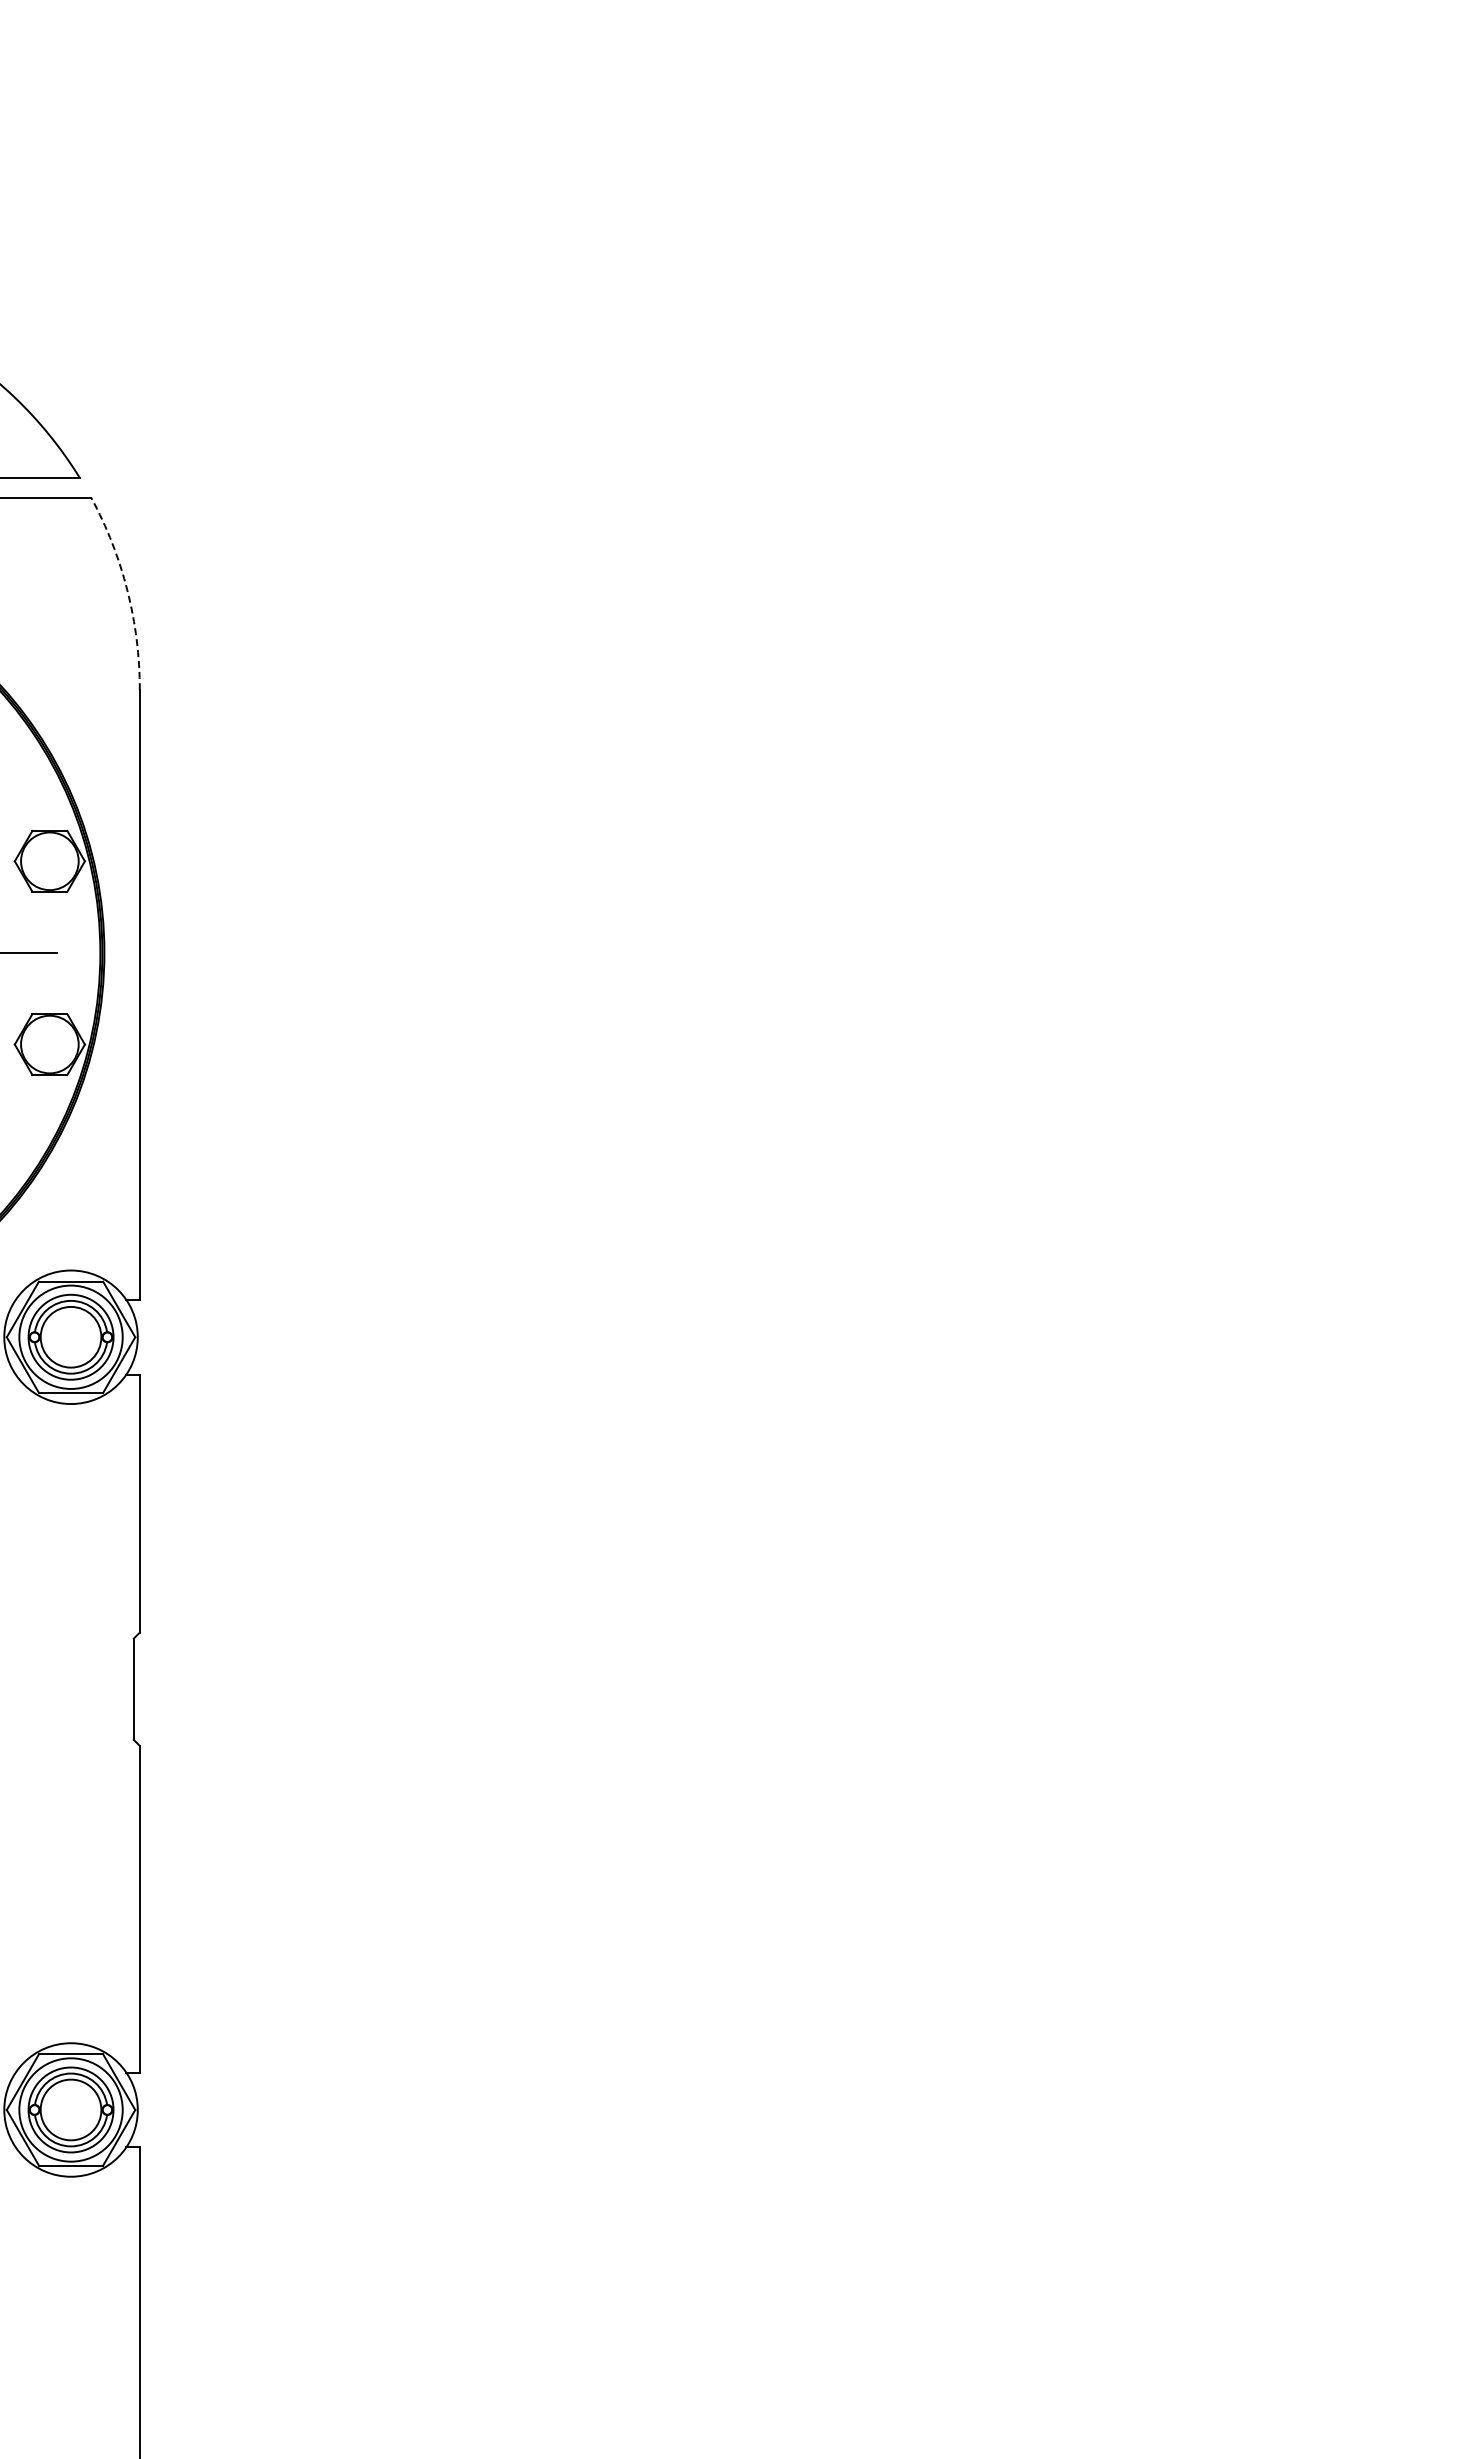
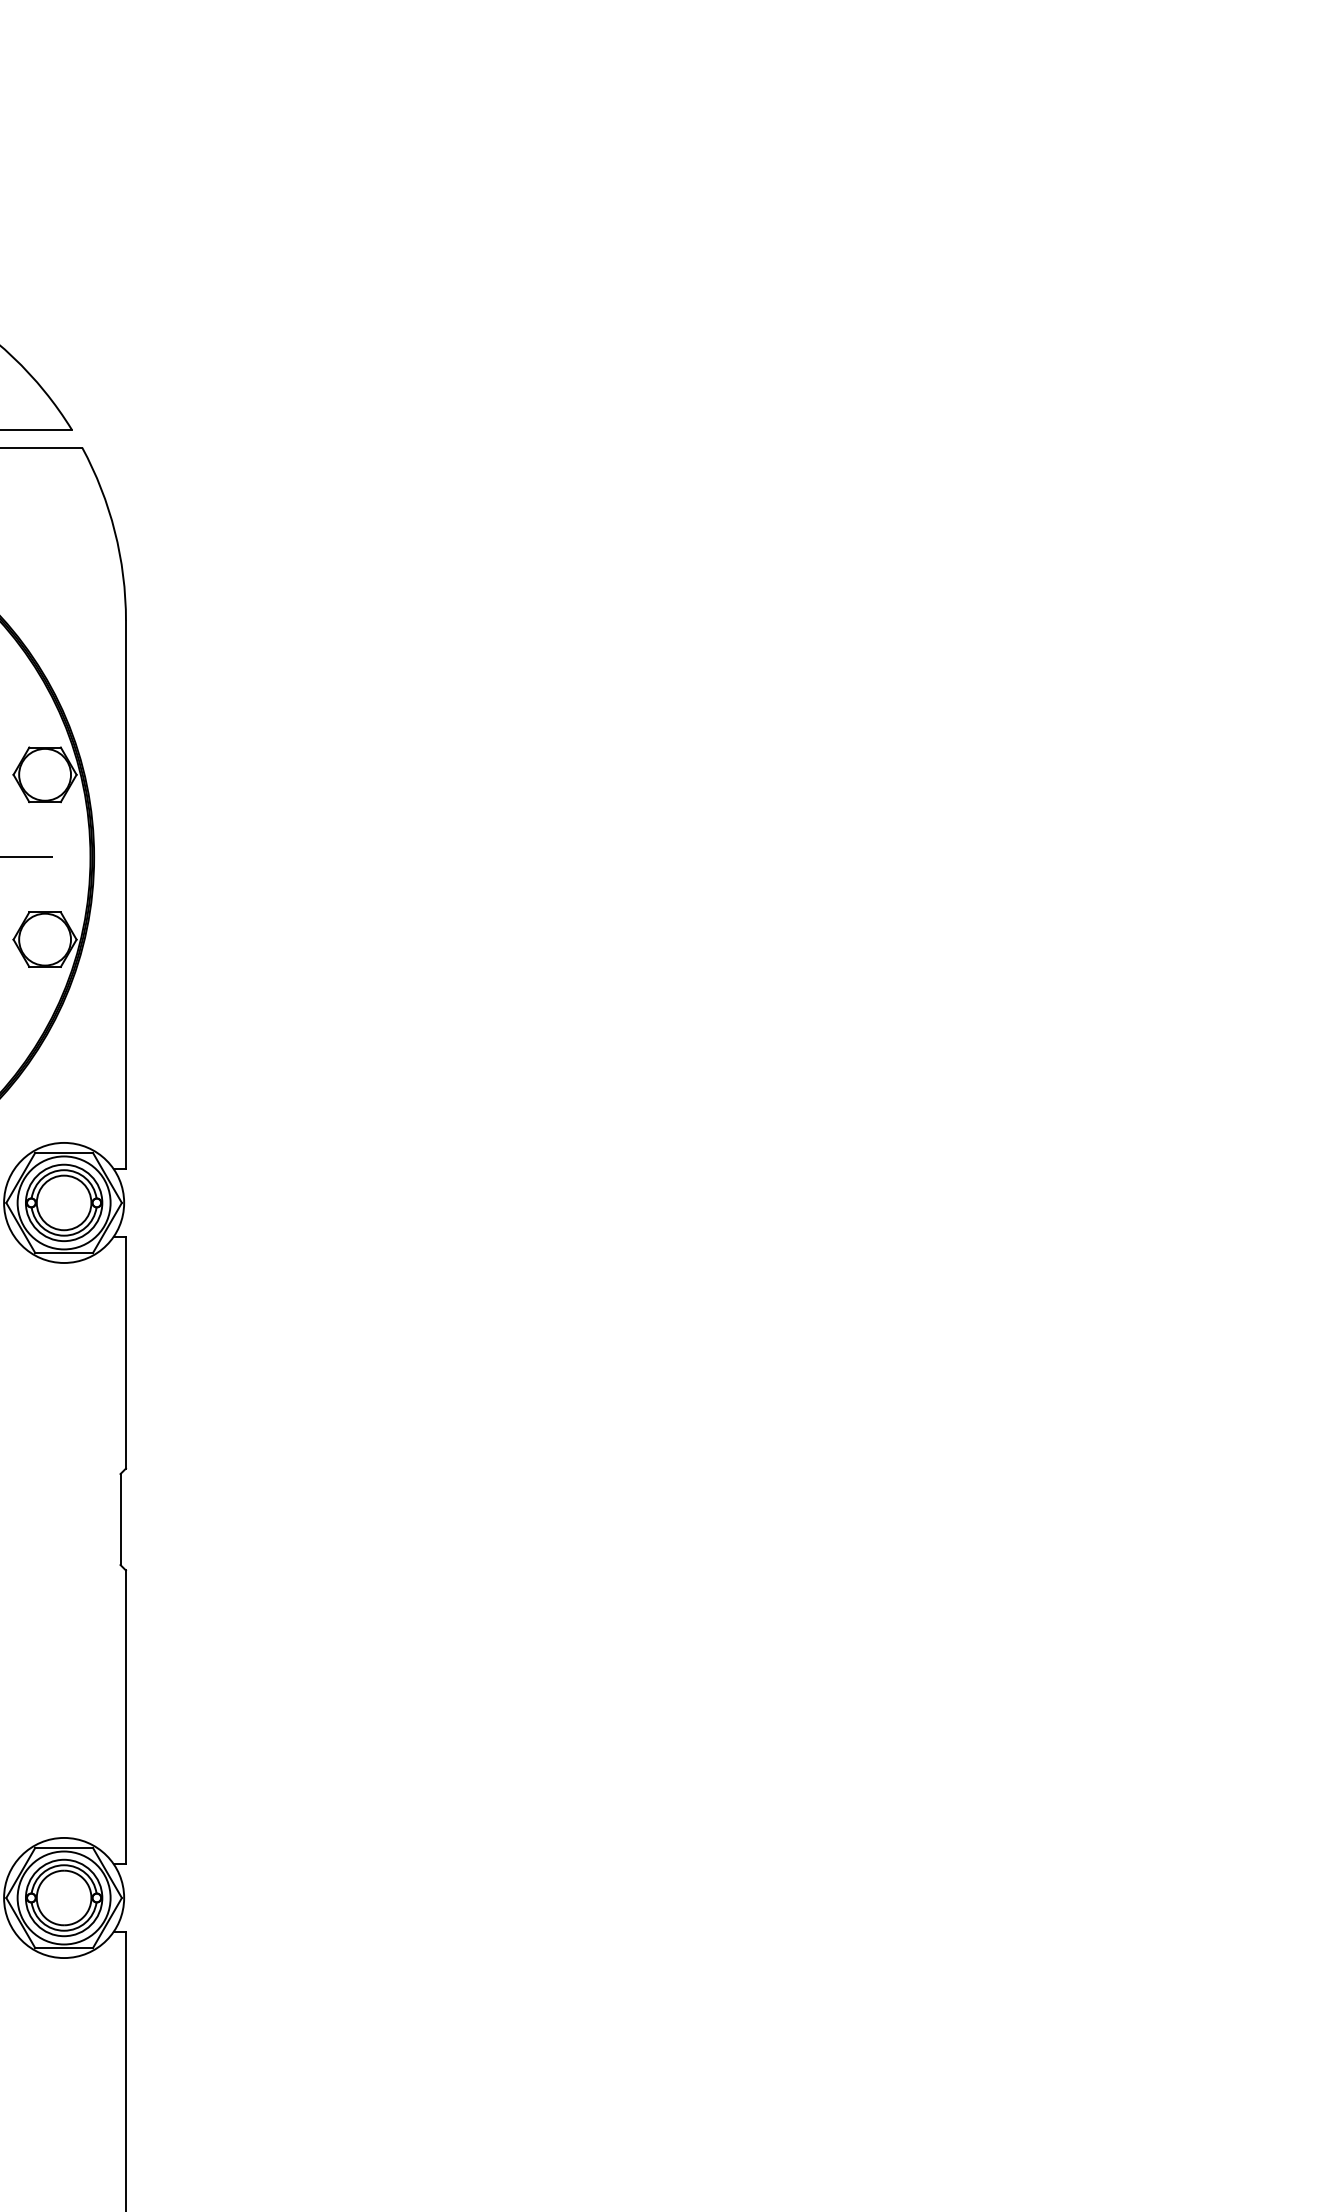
arc: (127, 590) -> (114, 531), dashed -> solid

